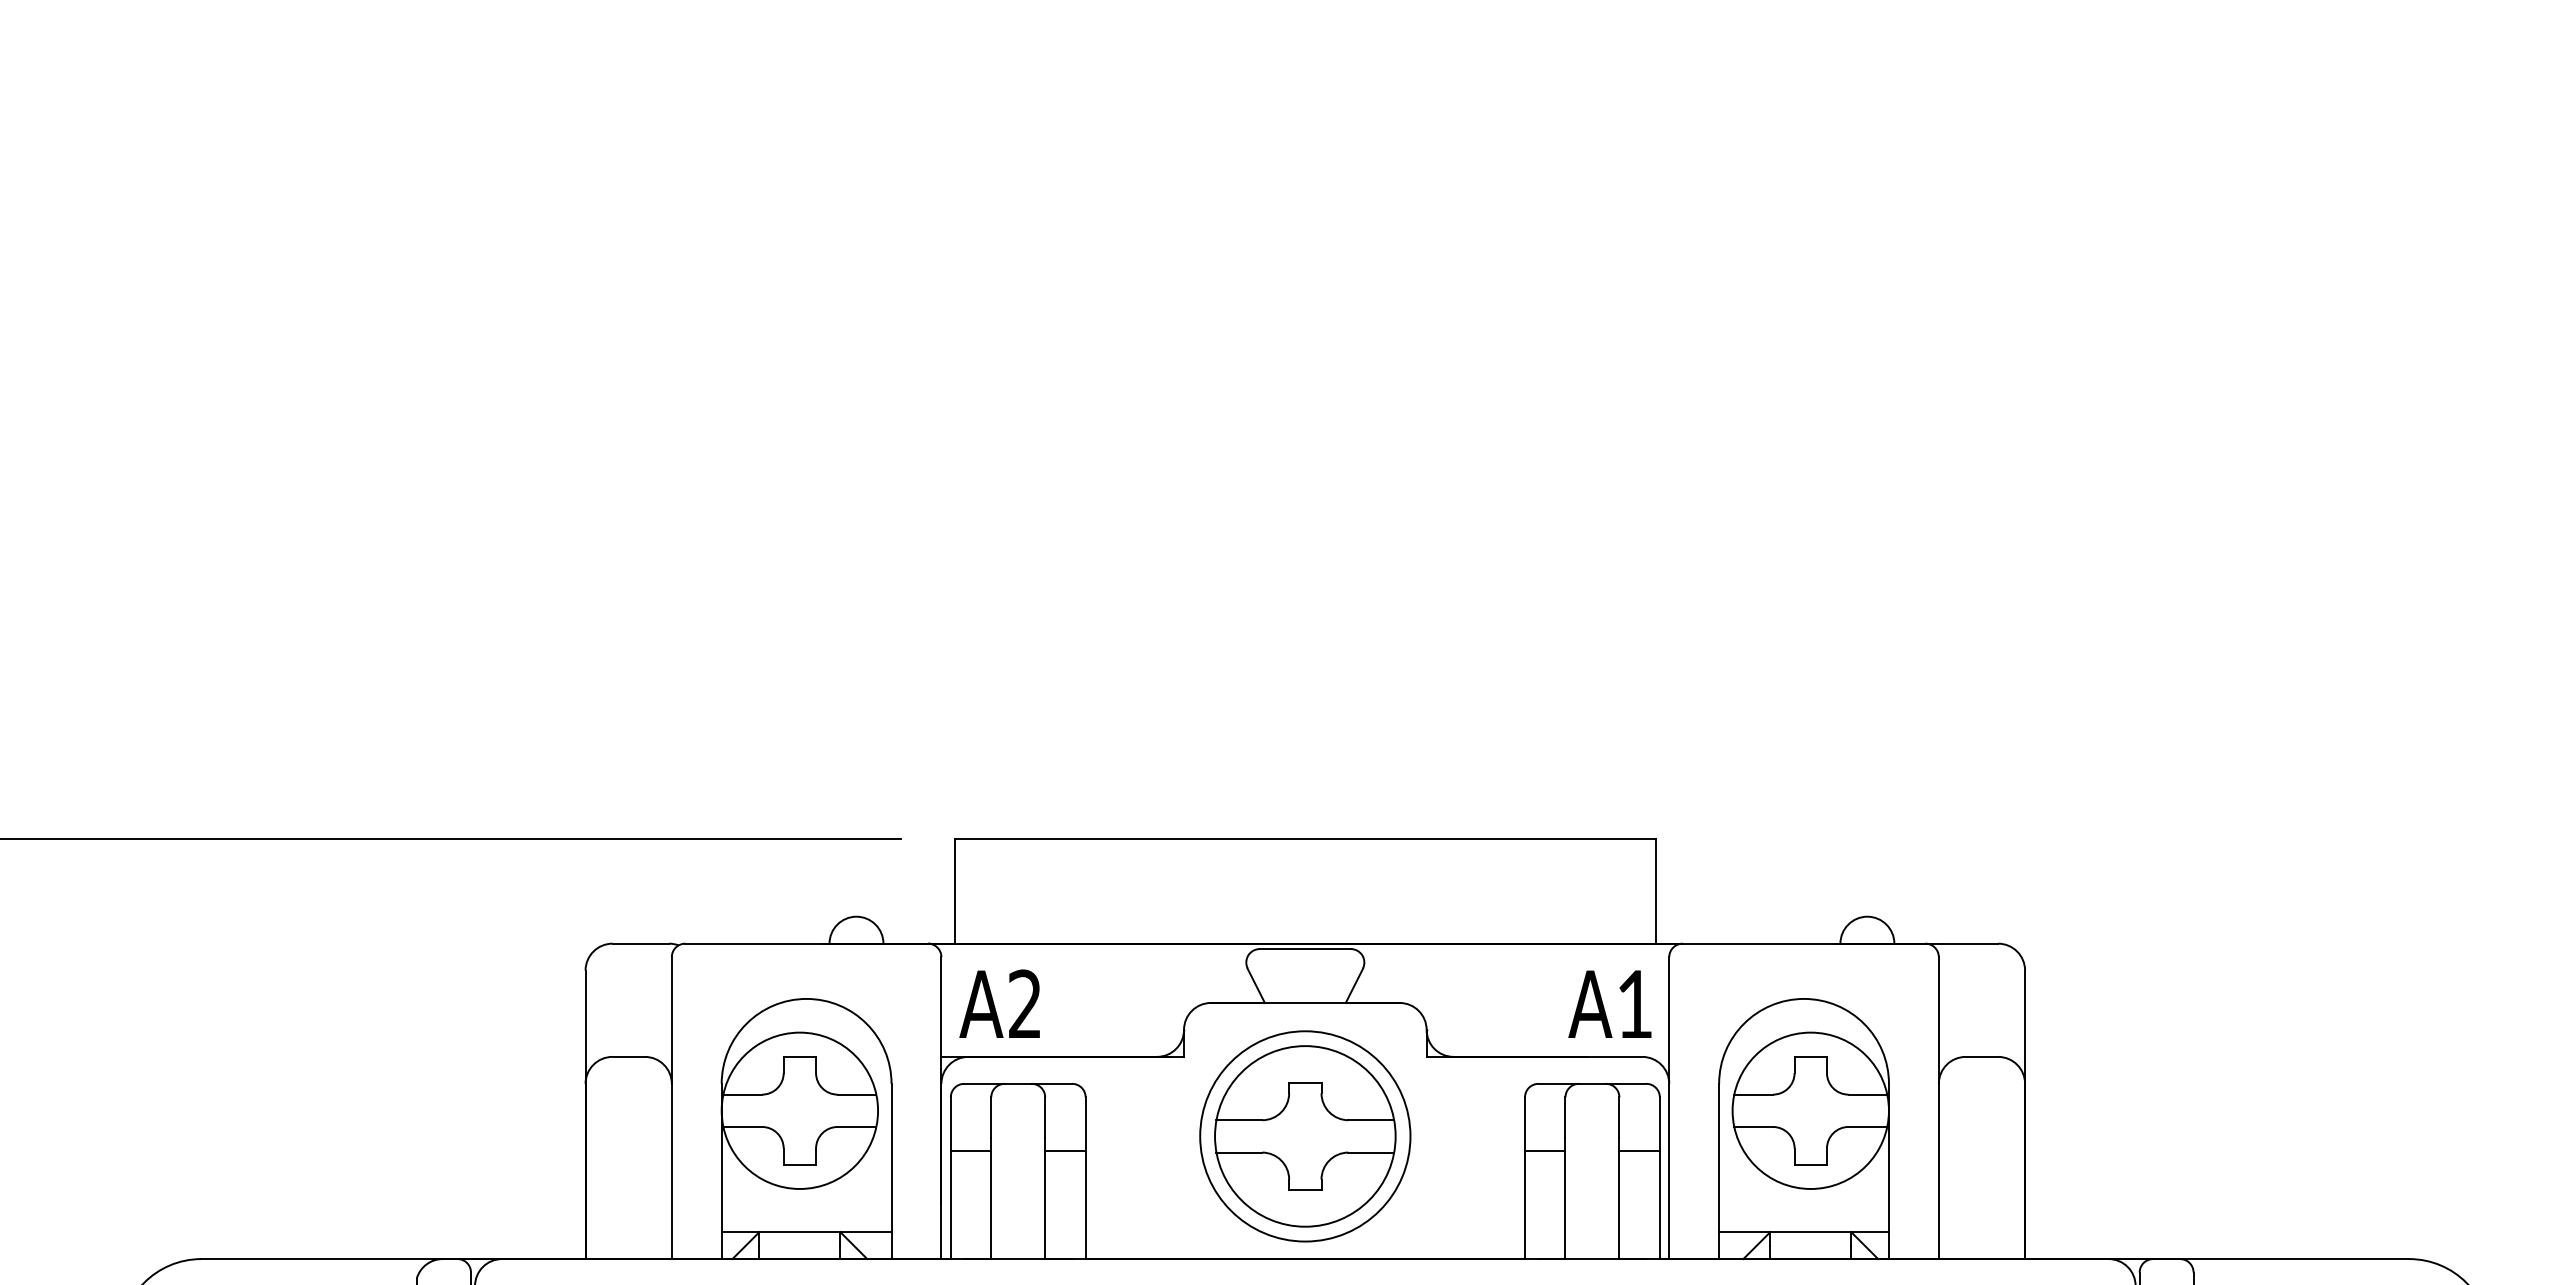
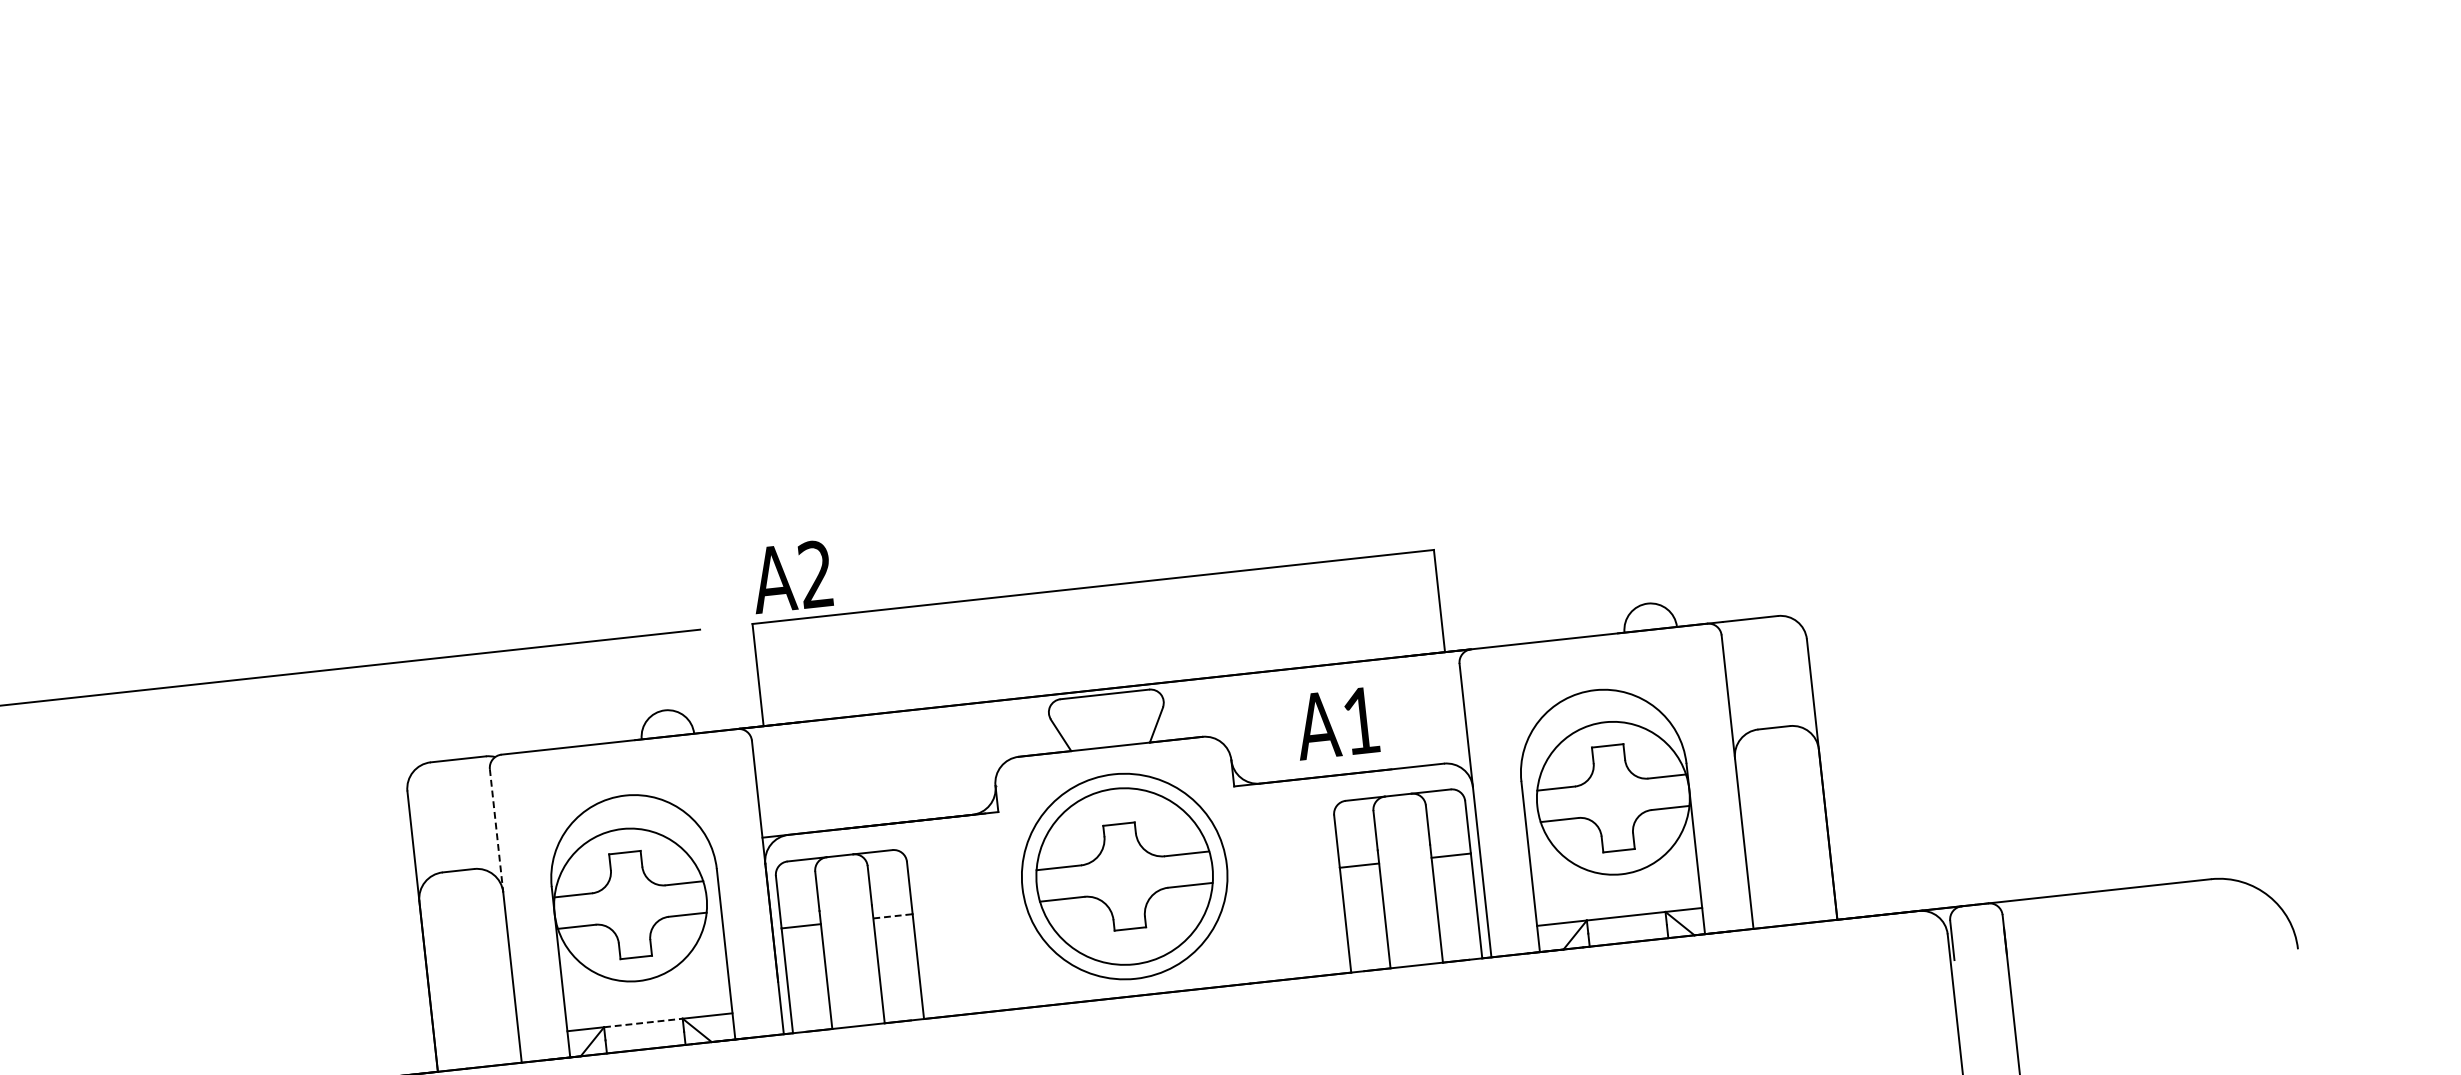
text: (999, 1003) -> (791, 576), moved
text: (1609, 1003) -> (1336, 722), moved
line: (671, 1021) -> (496, 831), solid -> dashed
line: (1065, 1151) -> (893, 916), solid -> dashed
line: (800, 1232) -> (644, 1023), solid -> dashed

